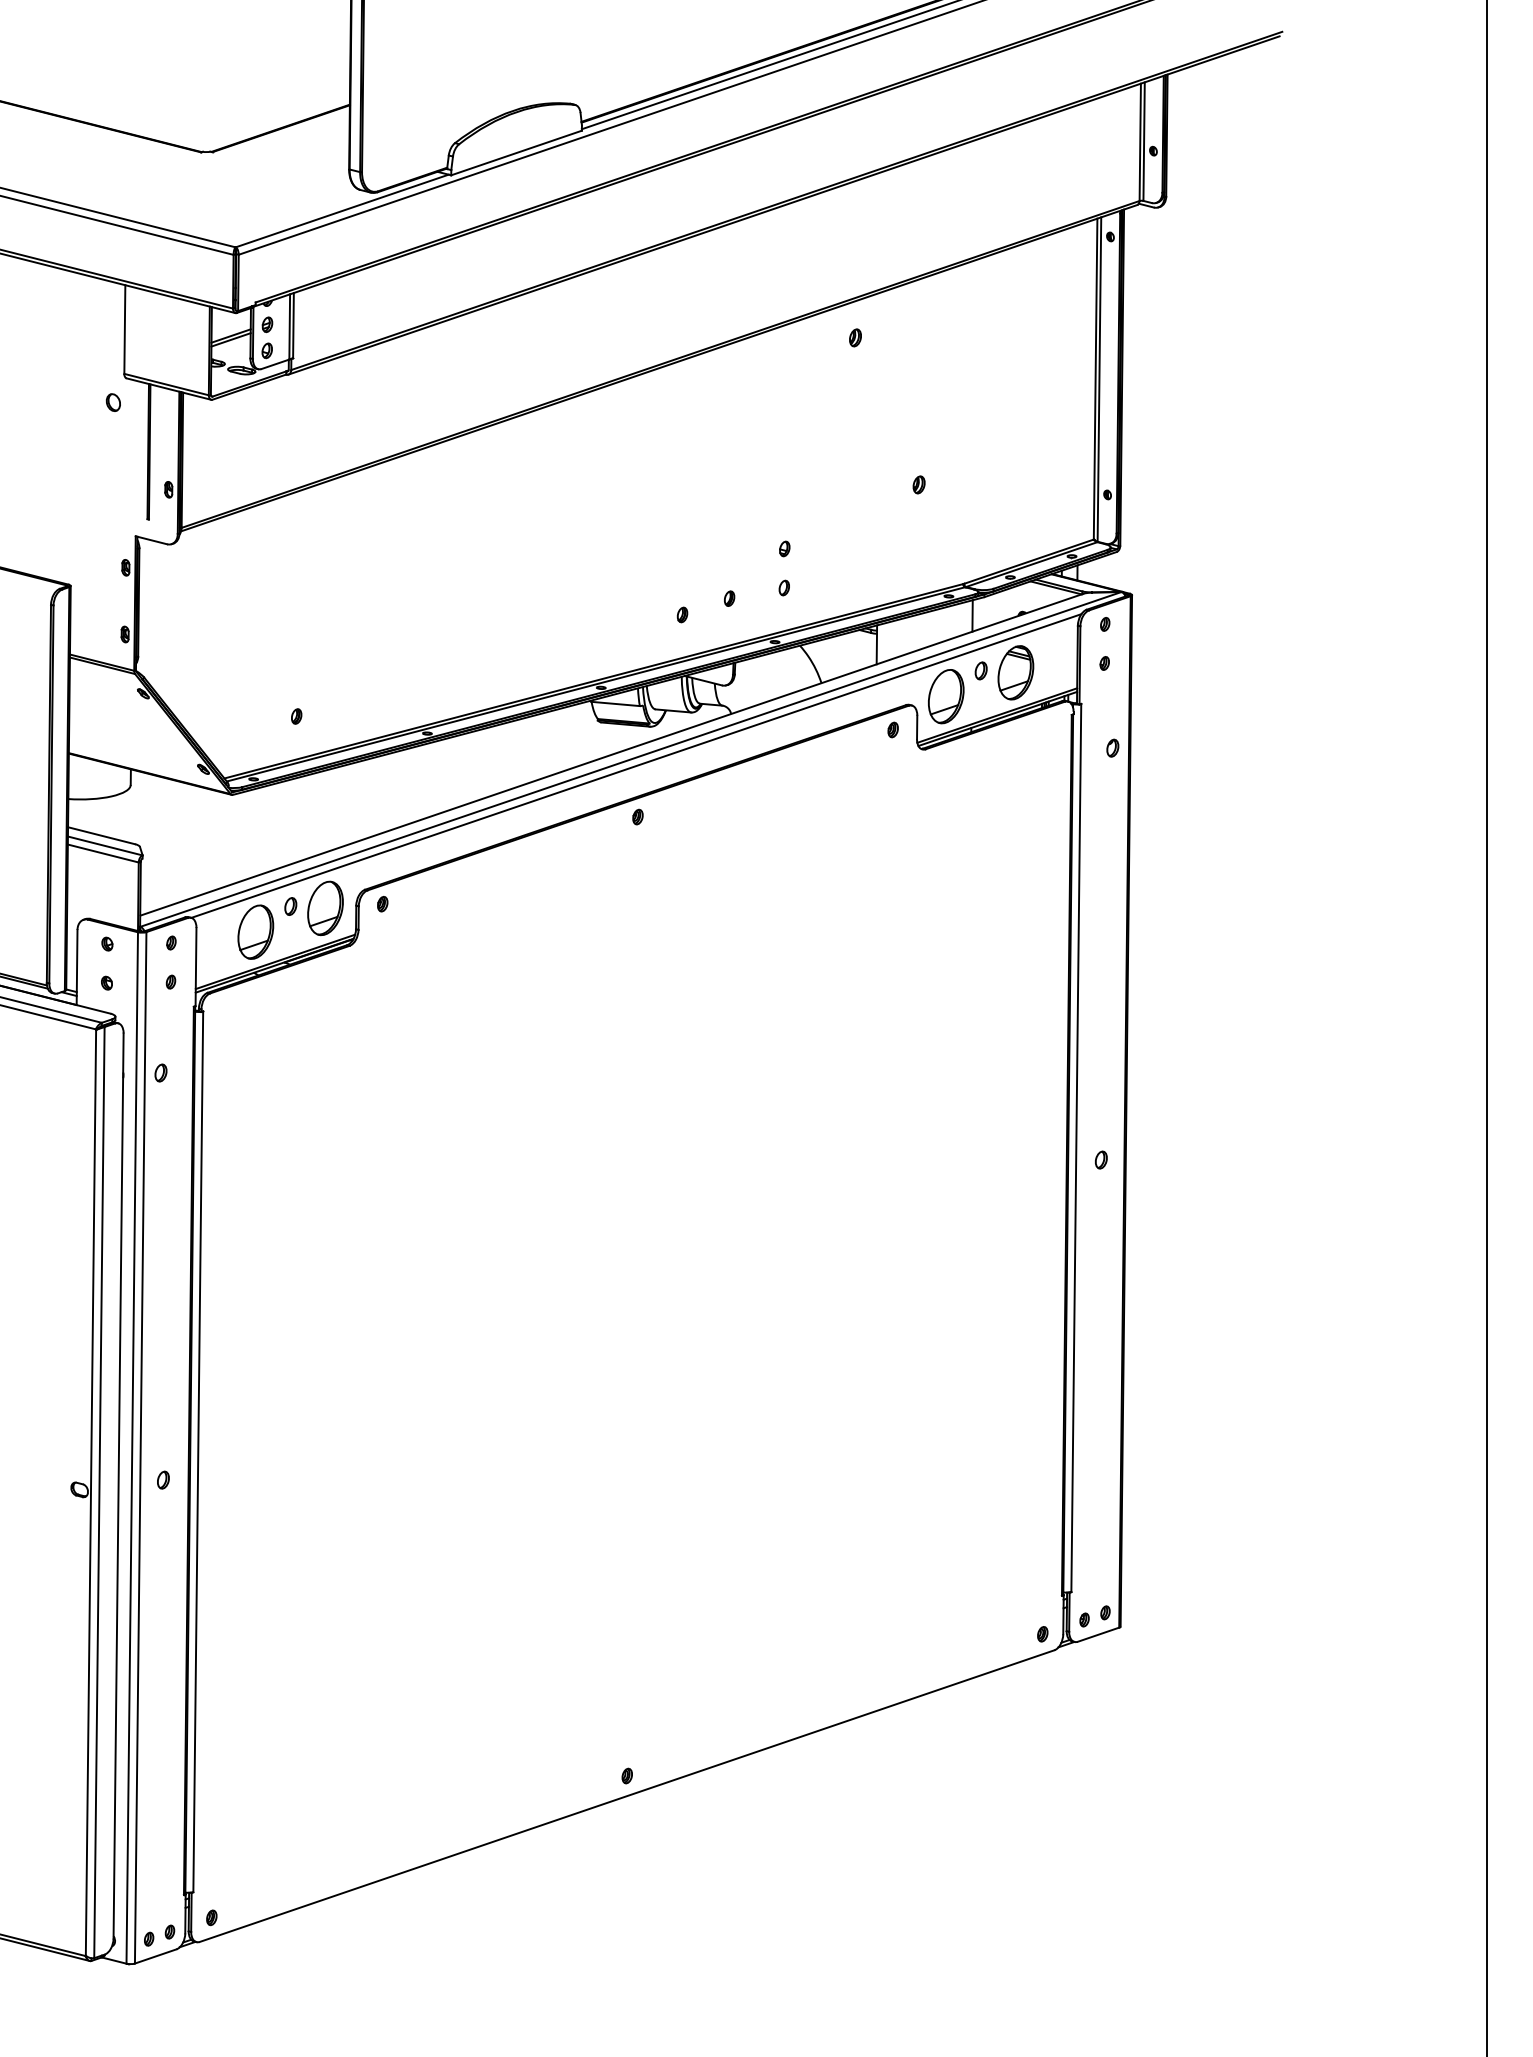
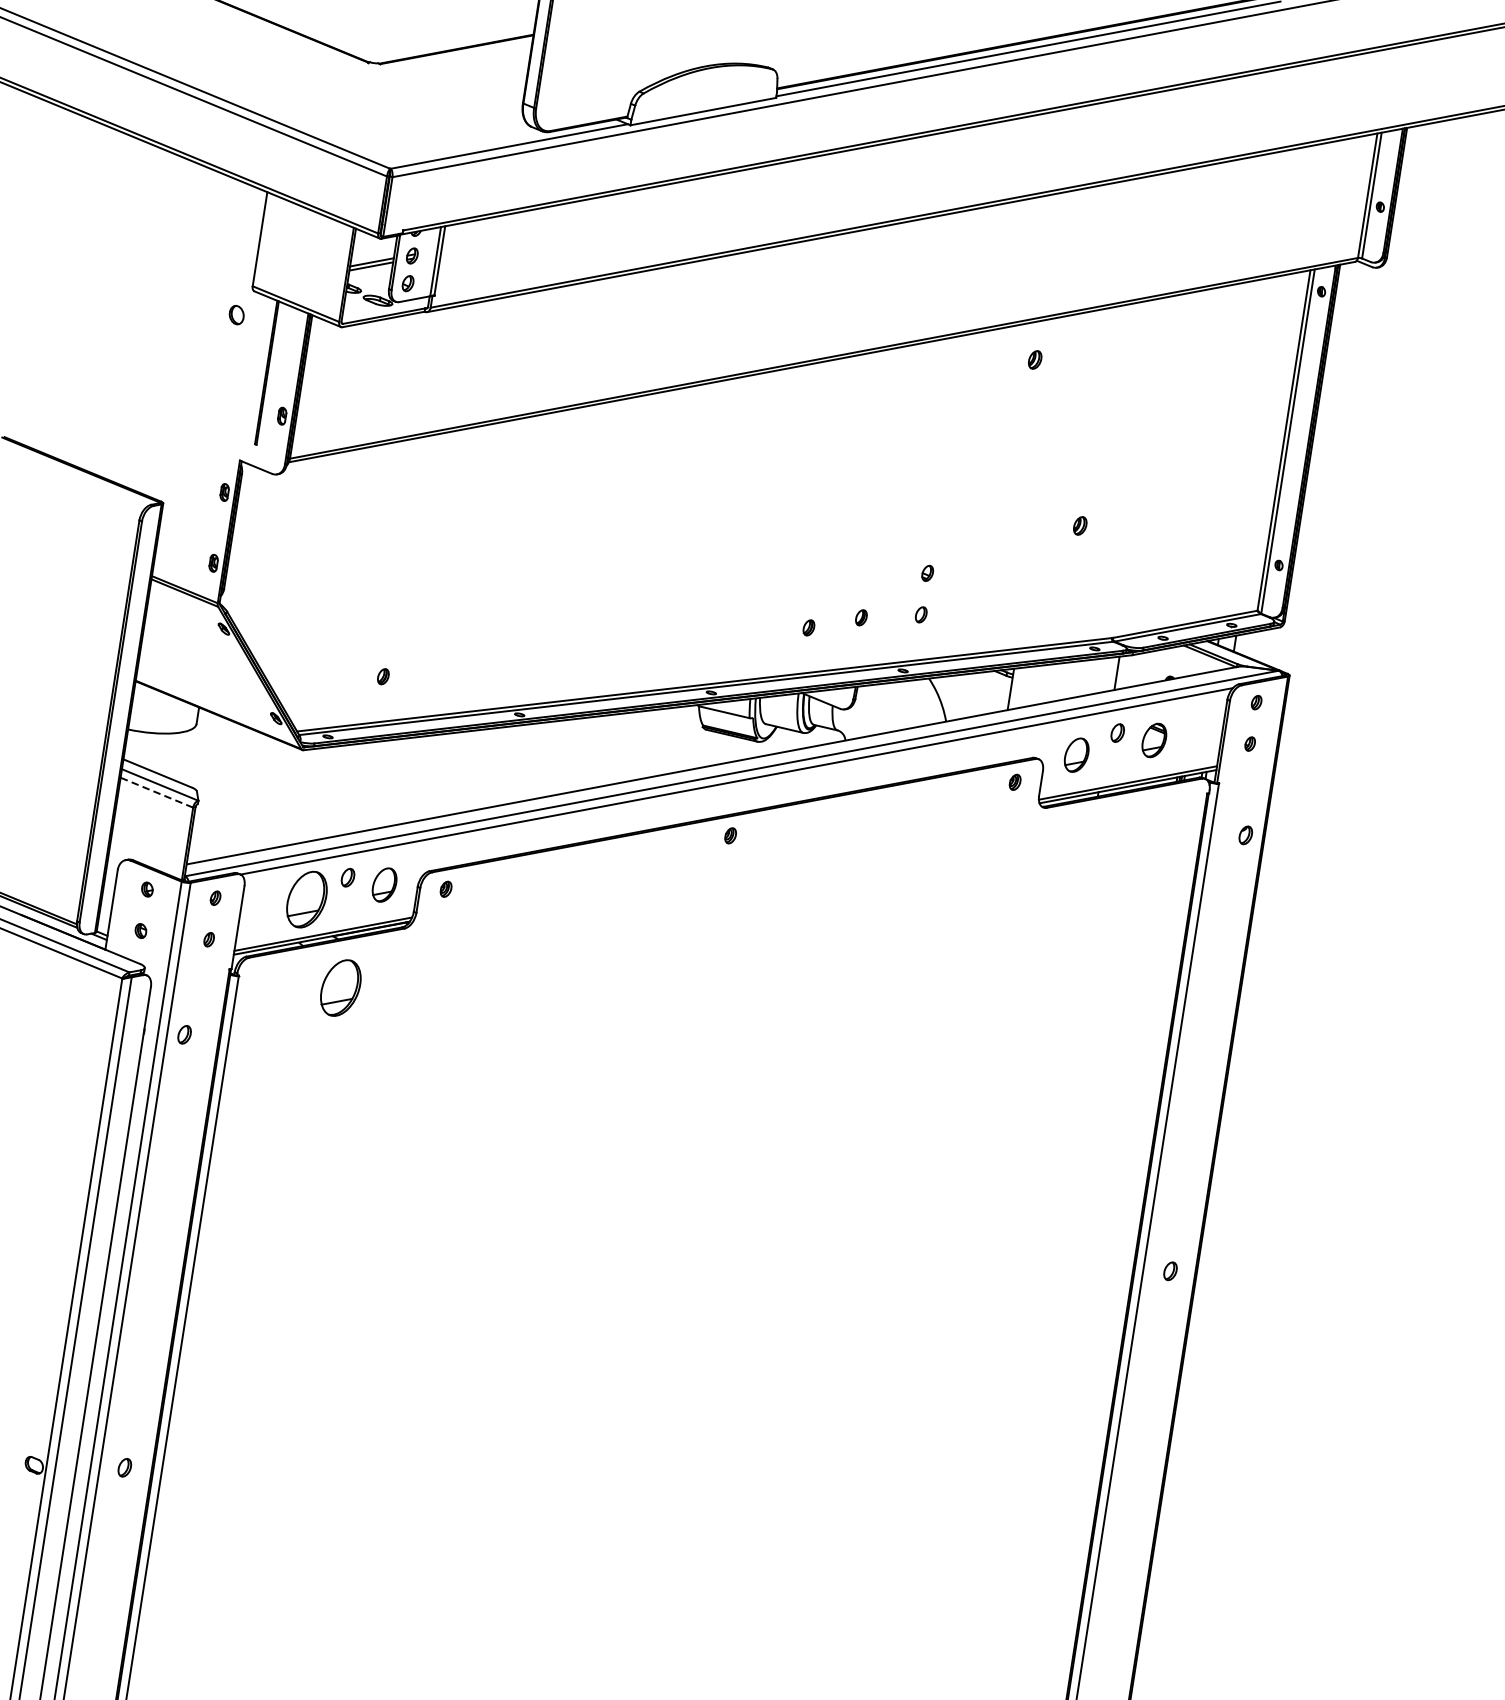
part: (1015, 672) -> (1153, 740), size x0.6
part: (946, 696) -> (1076, 754), size x0.6
line: (103, 853) -> (157, 792), solid -> dashed
part: (325, 908) -> (384, 885), size x0.6
part: (298, 1008) -> (340, 987), added

